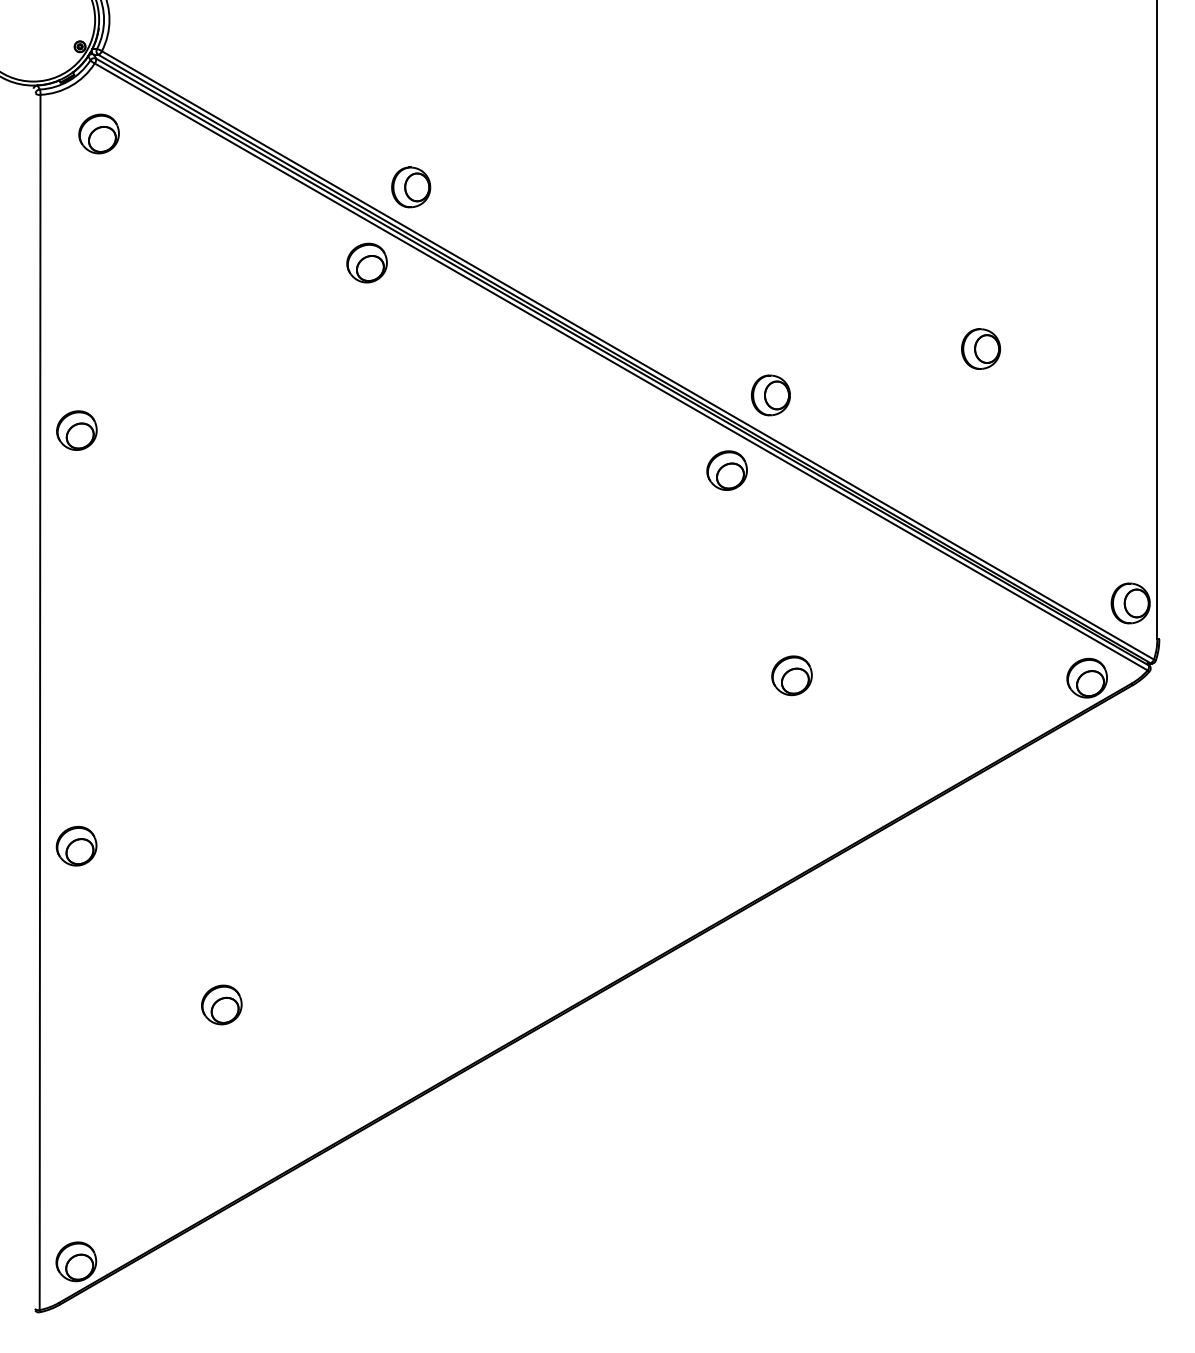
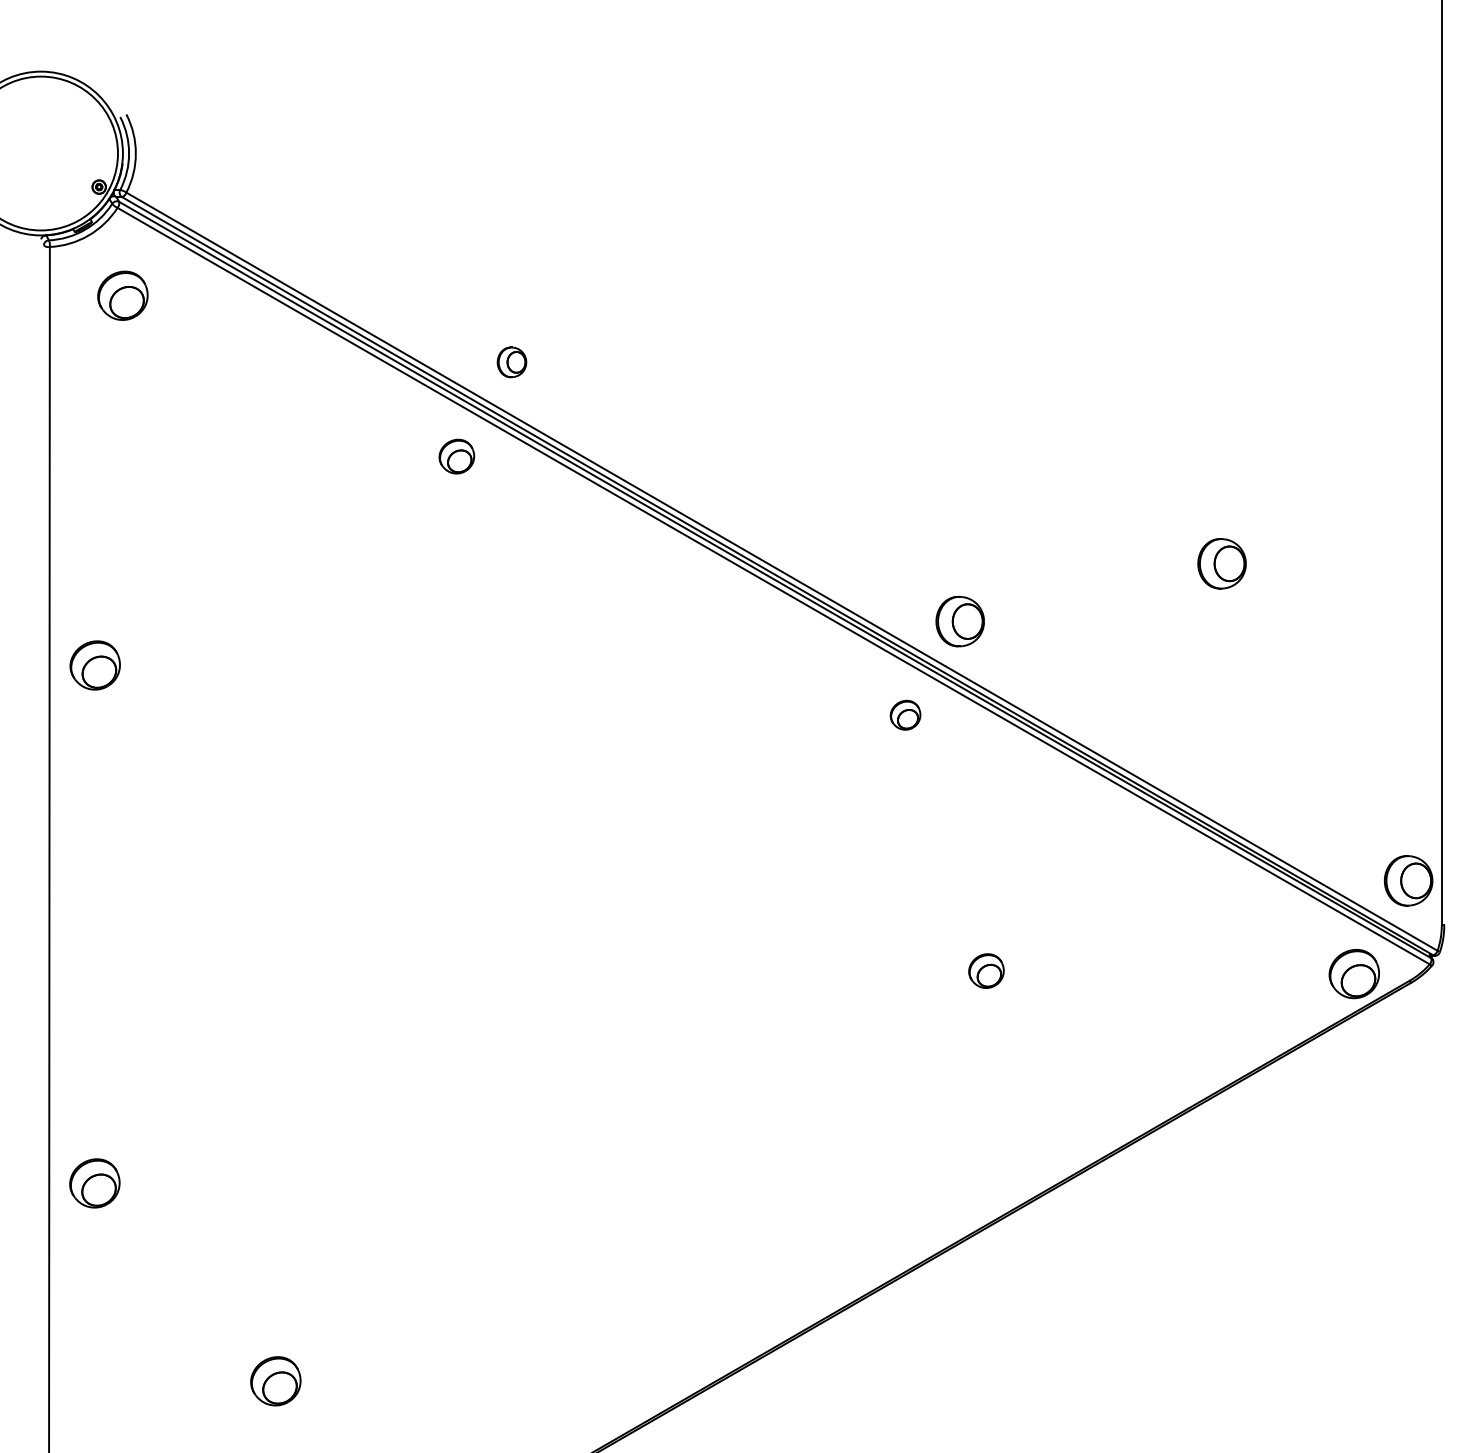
part: (411, 187) -> (512, 362), size x0.6
part: (366, 262) -> (456, 455), size x0.7
part: (726, 470) -> (904, 715), size x0.6
part: (791, 675) -> (985, 970), size x0.7

